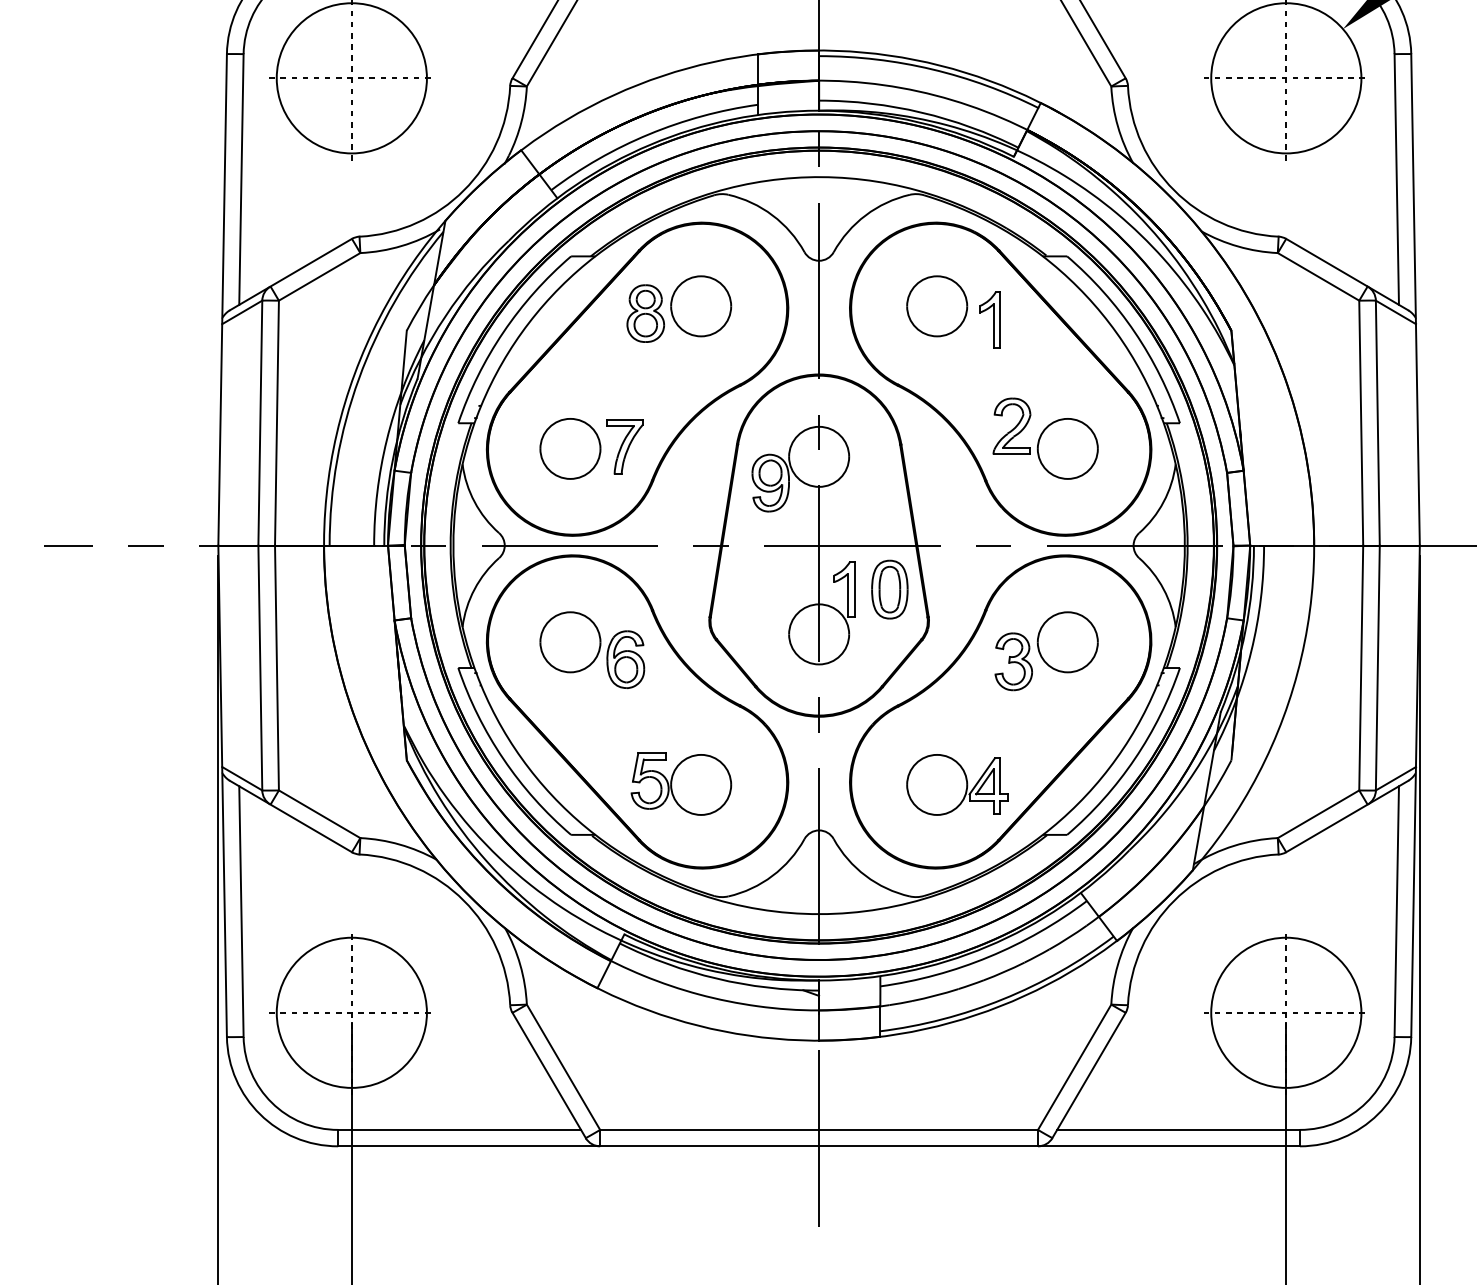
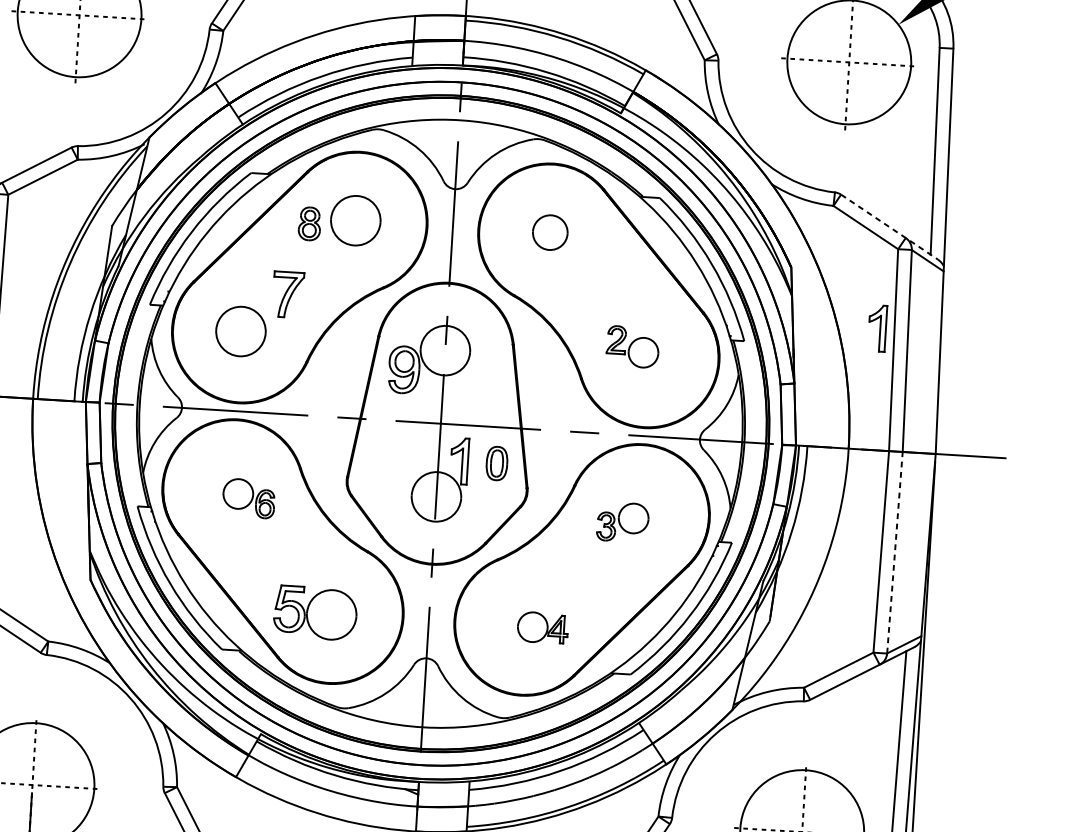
line: (1347, 274) -> (889, 227), solid -> dashed
part: (937, 306) -> (550, 232), size x0.7
part: (645, 313) -> (309, 223), size x0.7
part: (989, 319) -> (877, 327), moved
part: (1045, 438) -> (632, 346), size x0.6
part: (624, 446) -> (287, 294), moved
part: (889, 589) -> (496, 463), size x0.7
part: (592, 650) -> (248, 498), size x0.6
part: (1046, 651) -> (622, 522), size x0.6
line: (1377, 667) -> (894, 552), solid -> dashed
part: (957, 784) -> (542, 627), size x0.6

